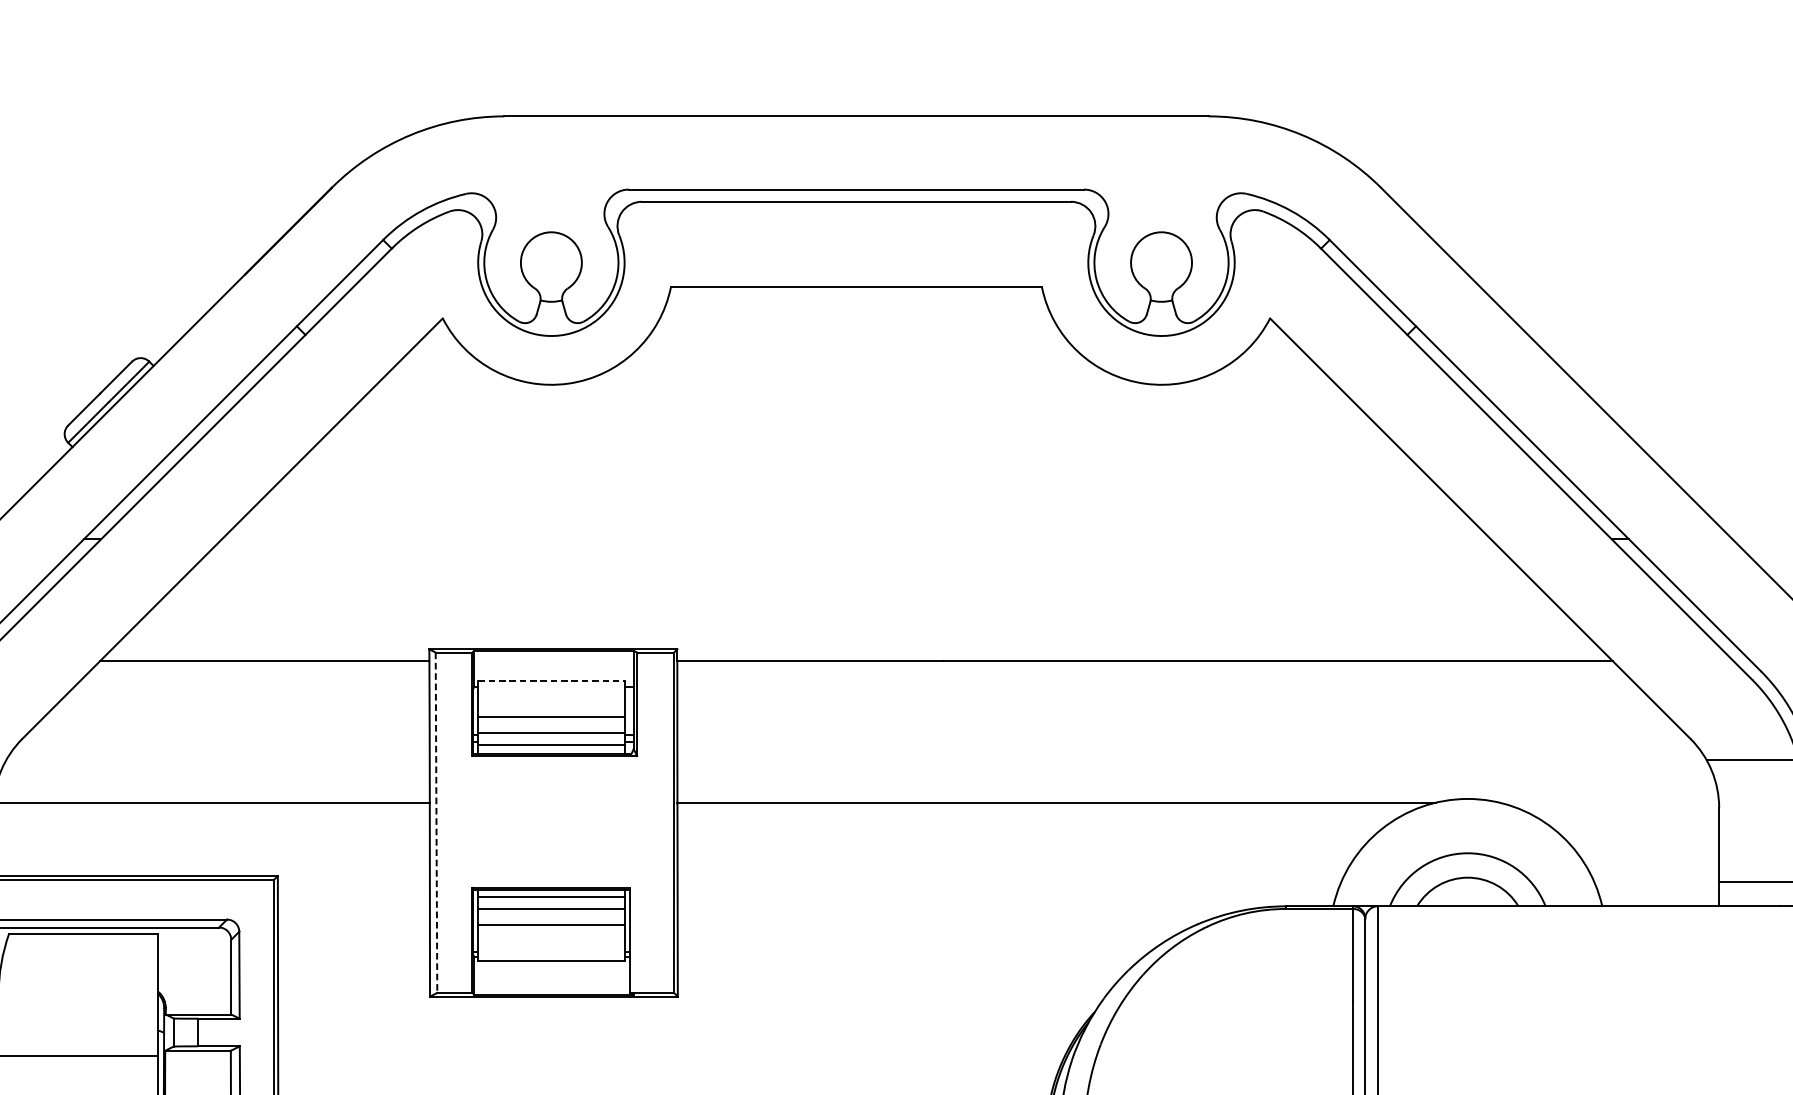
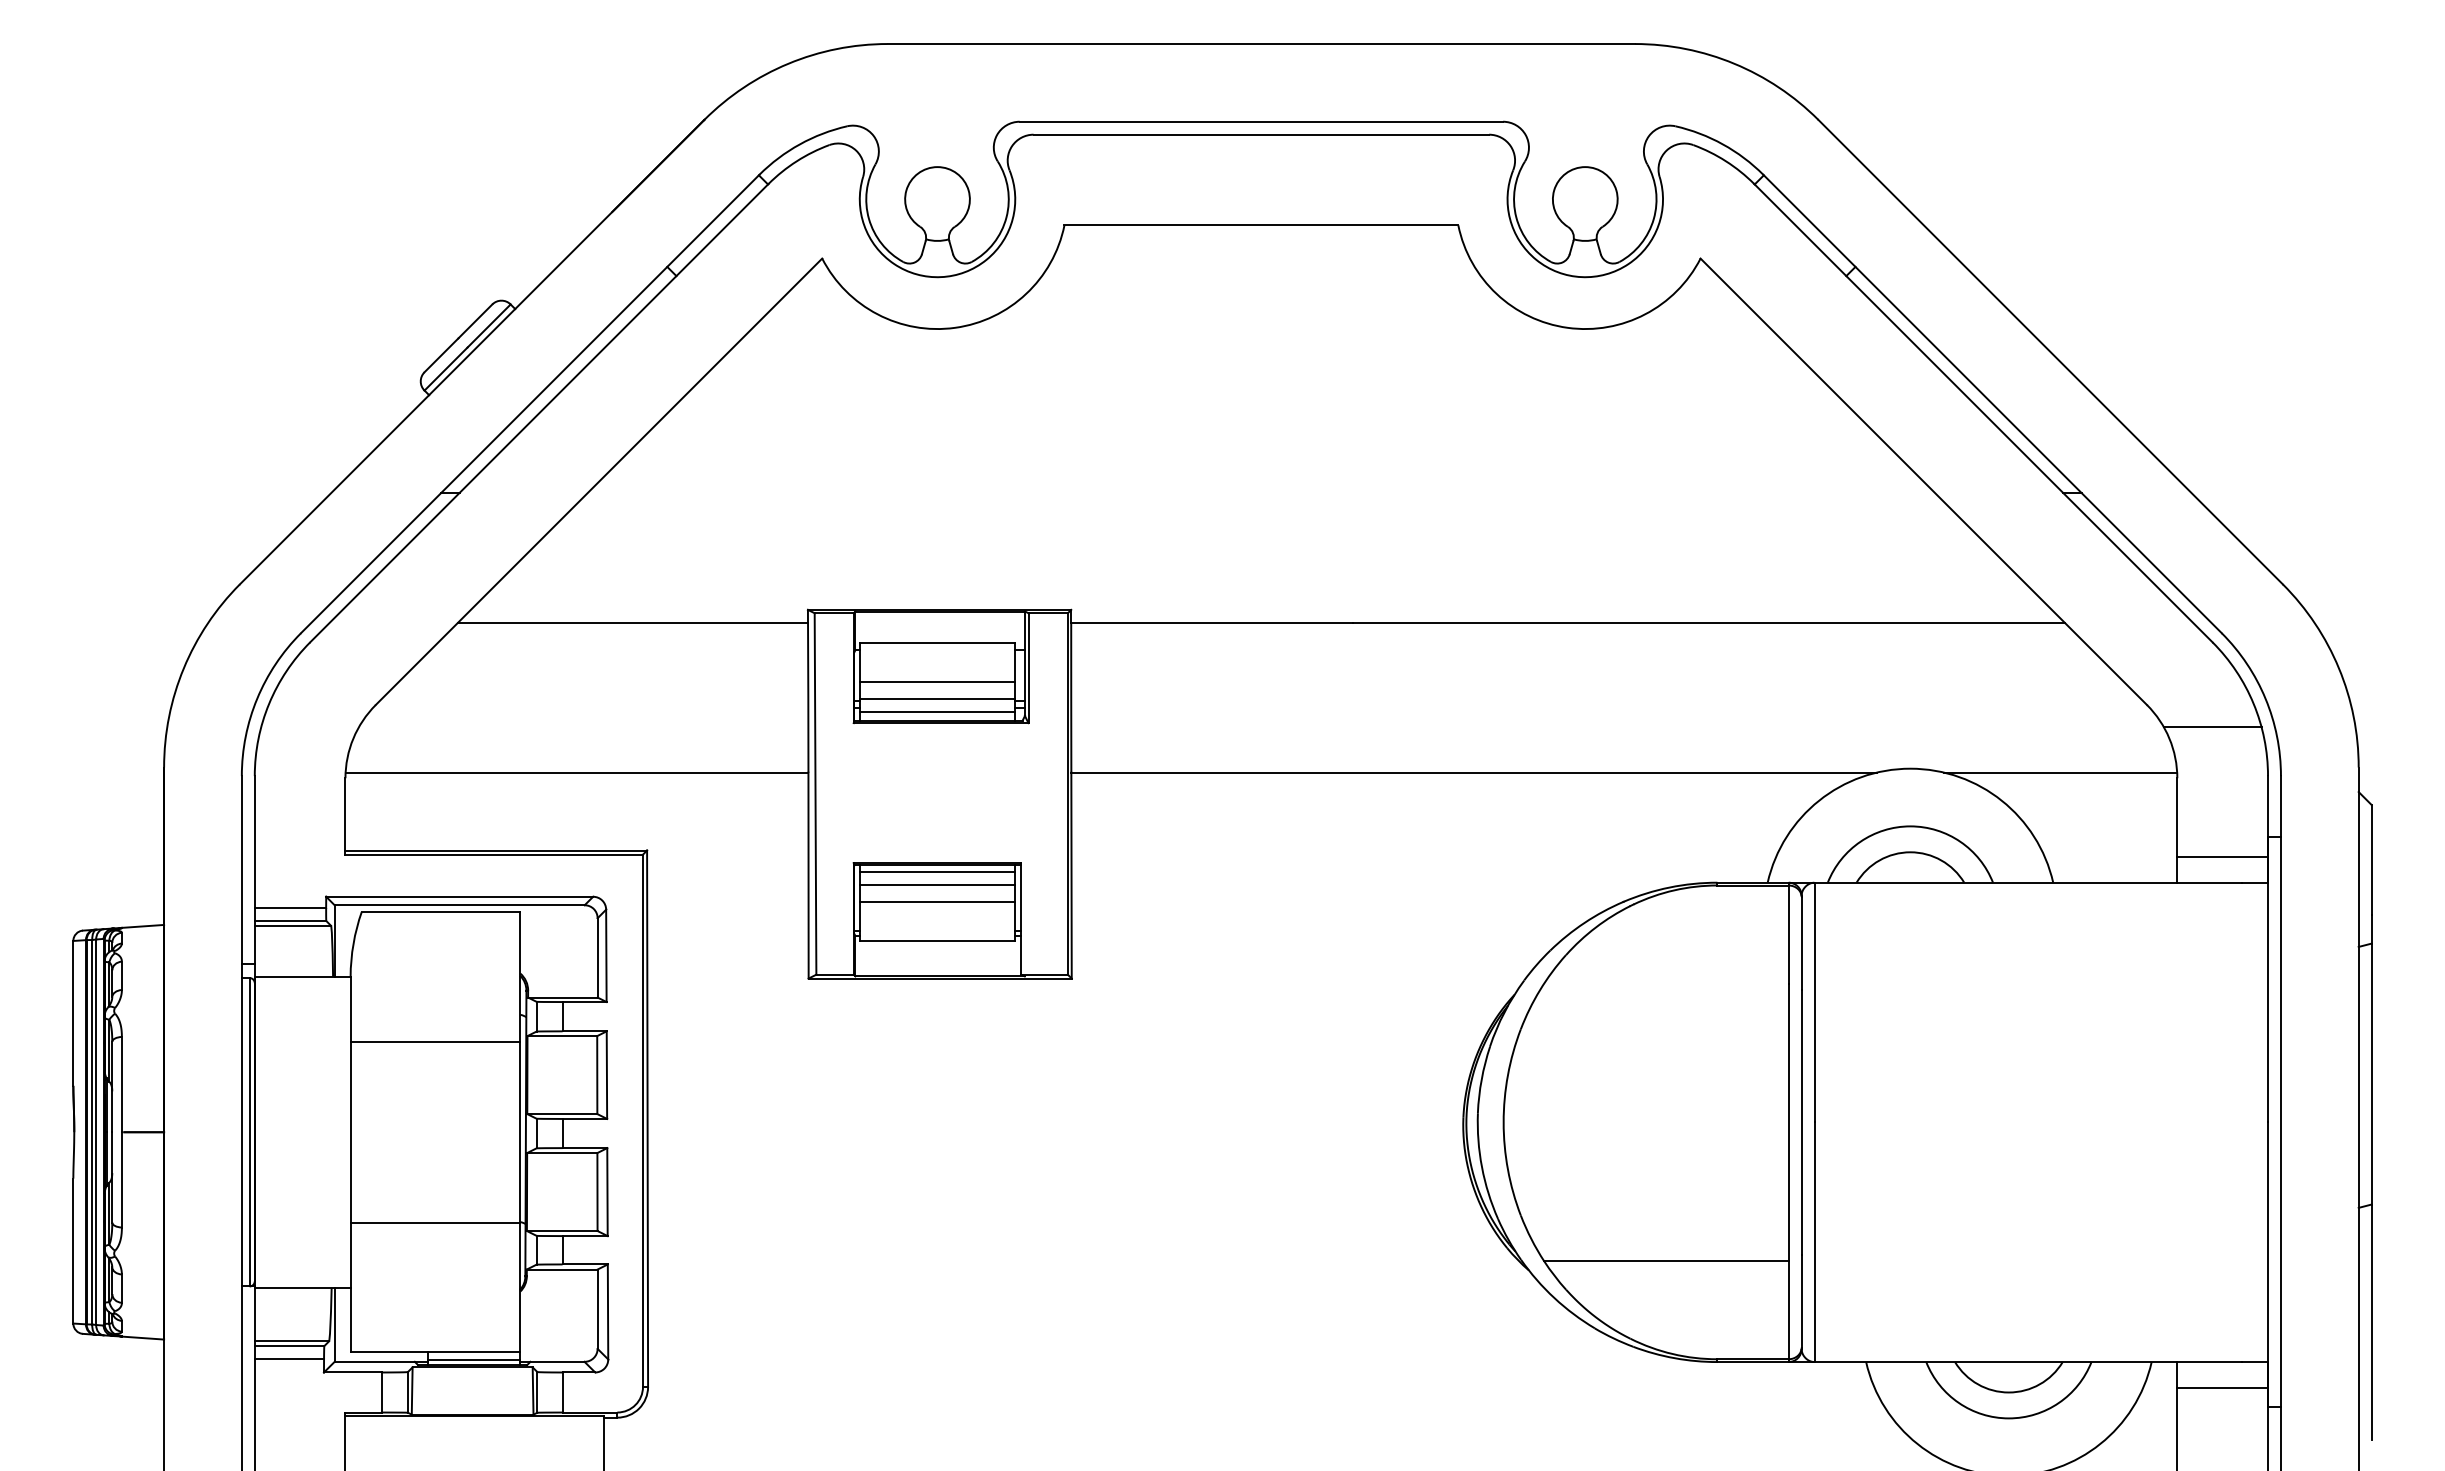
line: (551, 681) -> (937, 643), dashed -> solid
line: (1609, 802) -> (2060, 772), added
line: (436, 822) -> (815, 793), dashed -> solid

